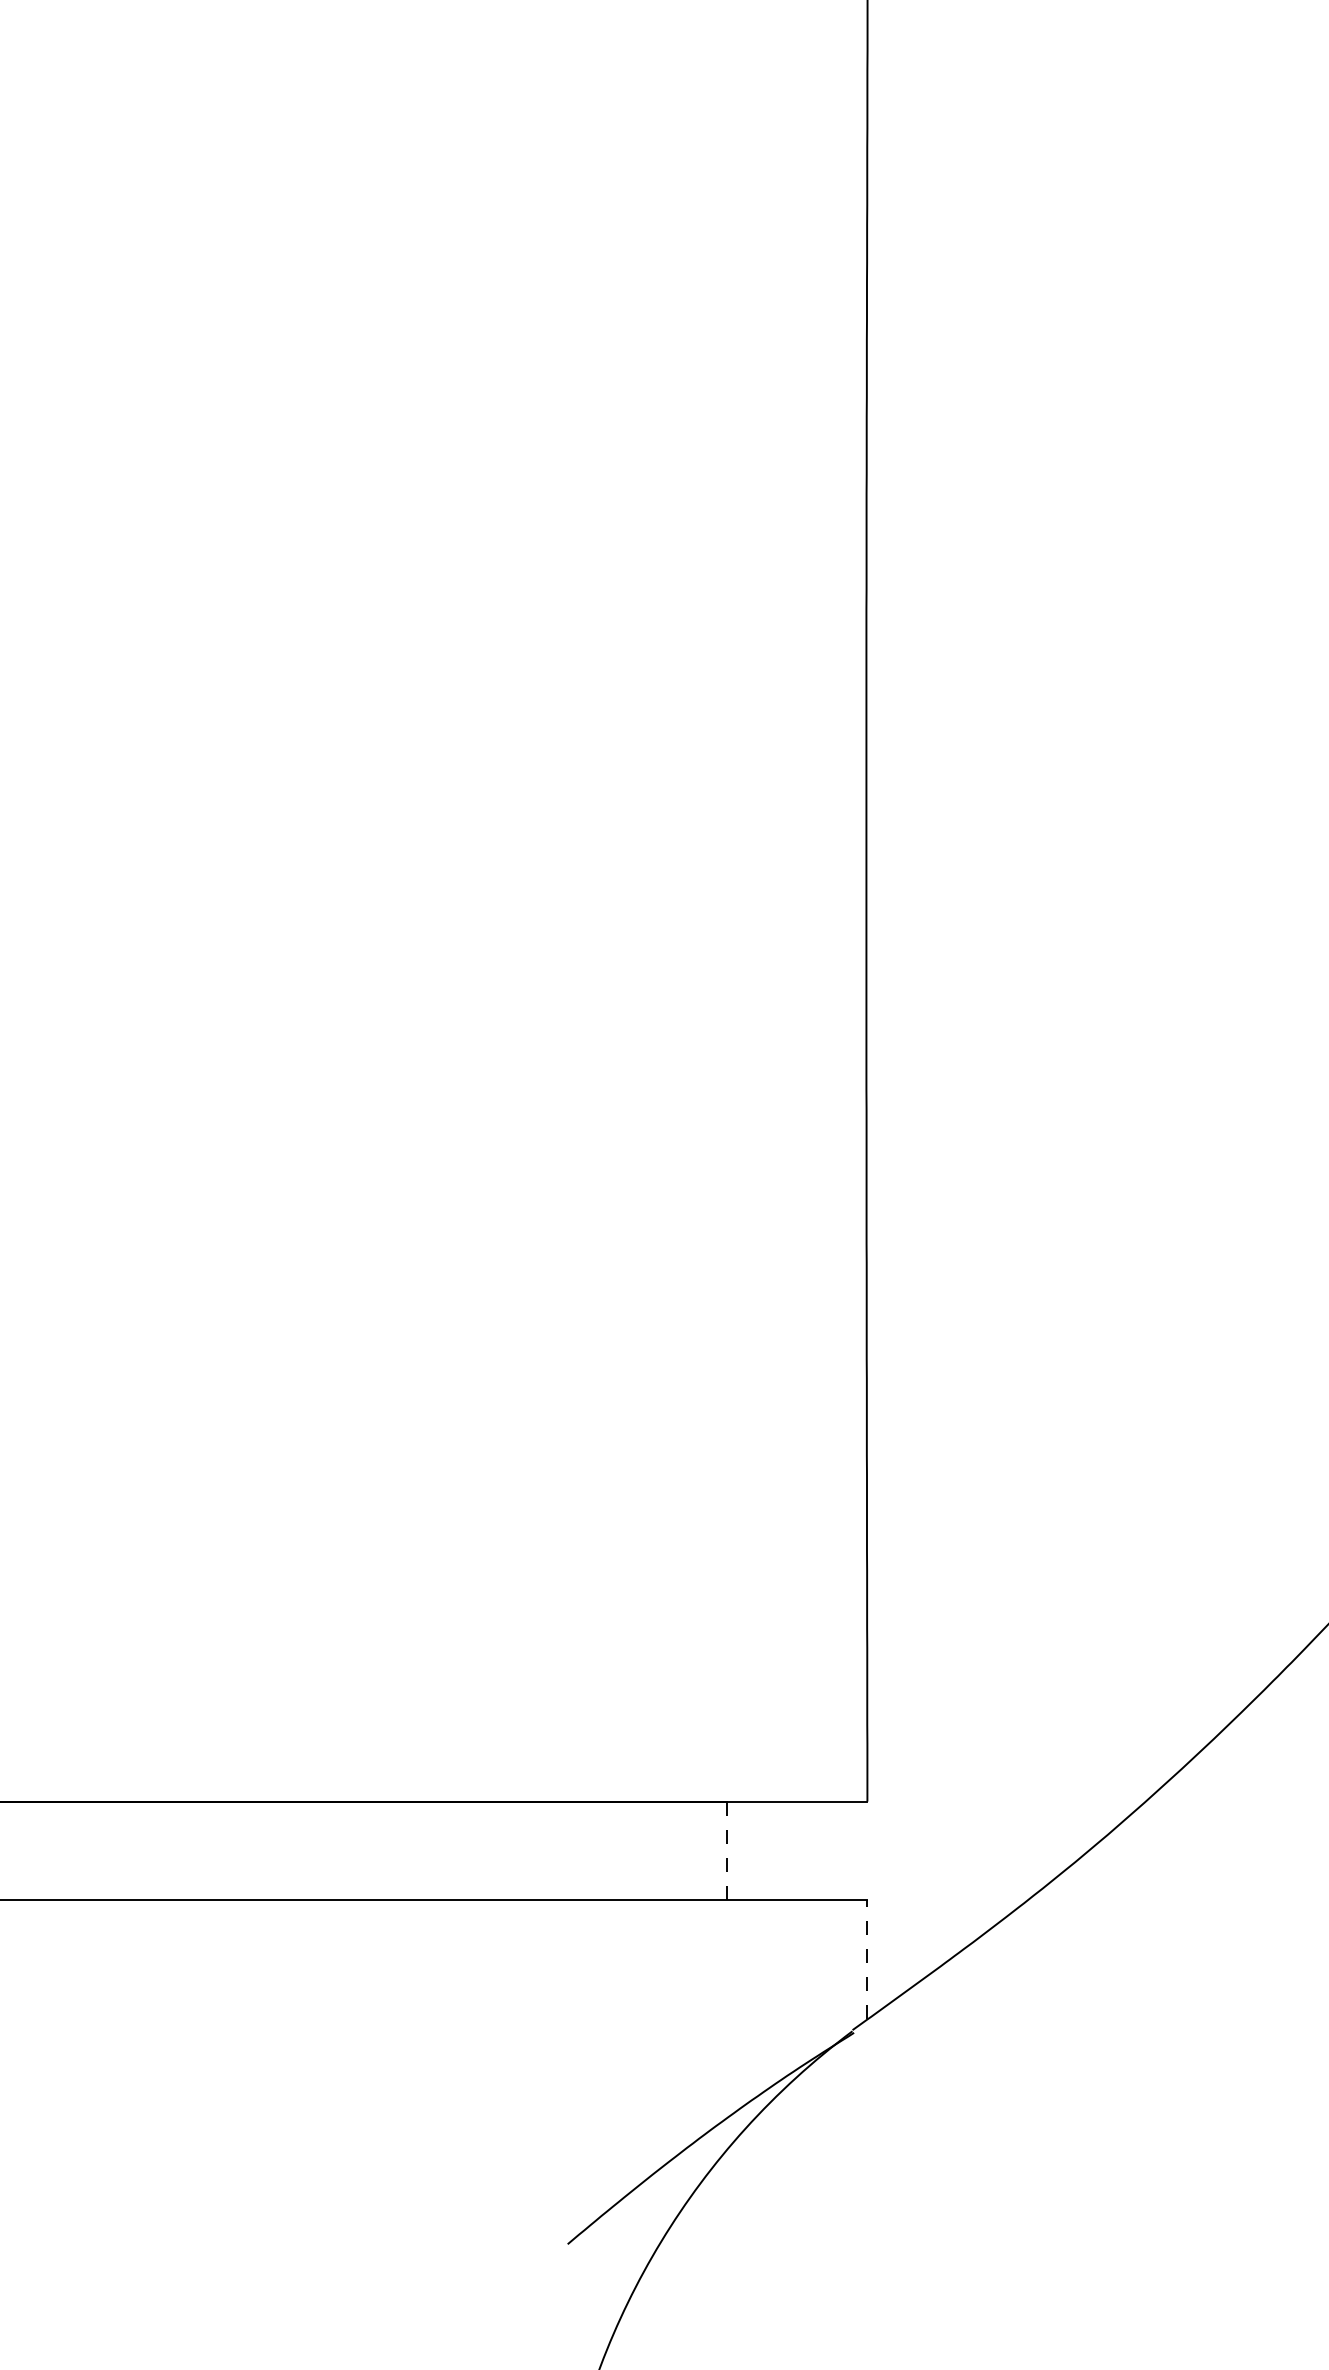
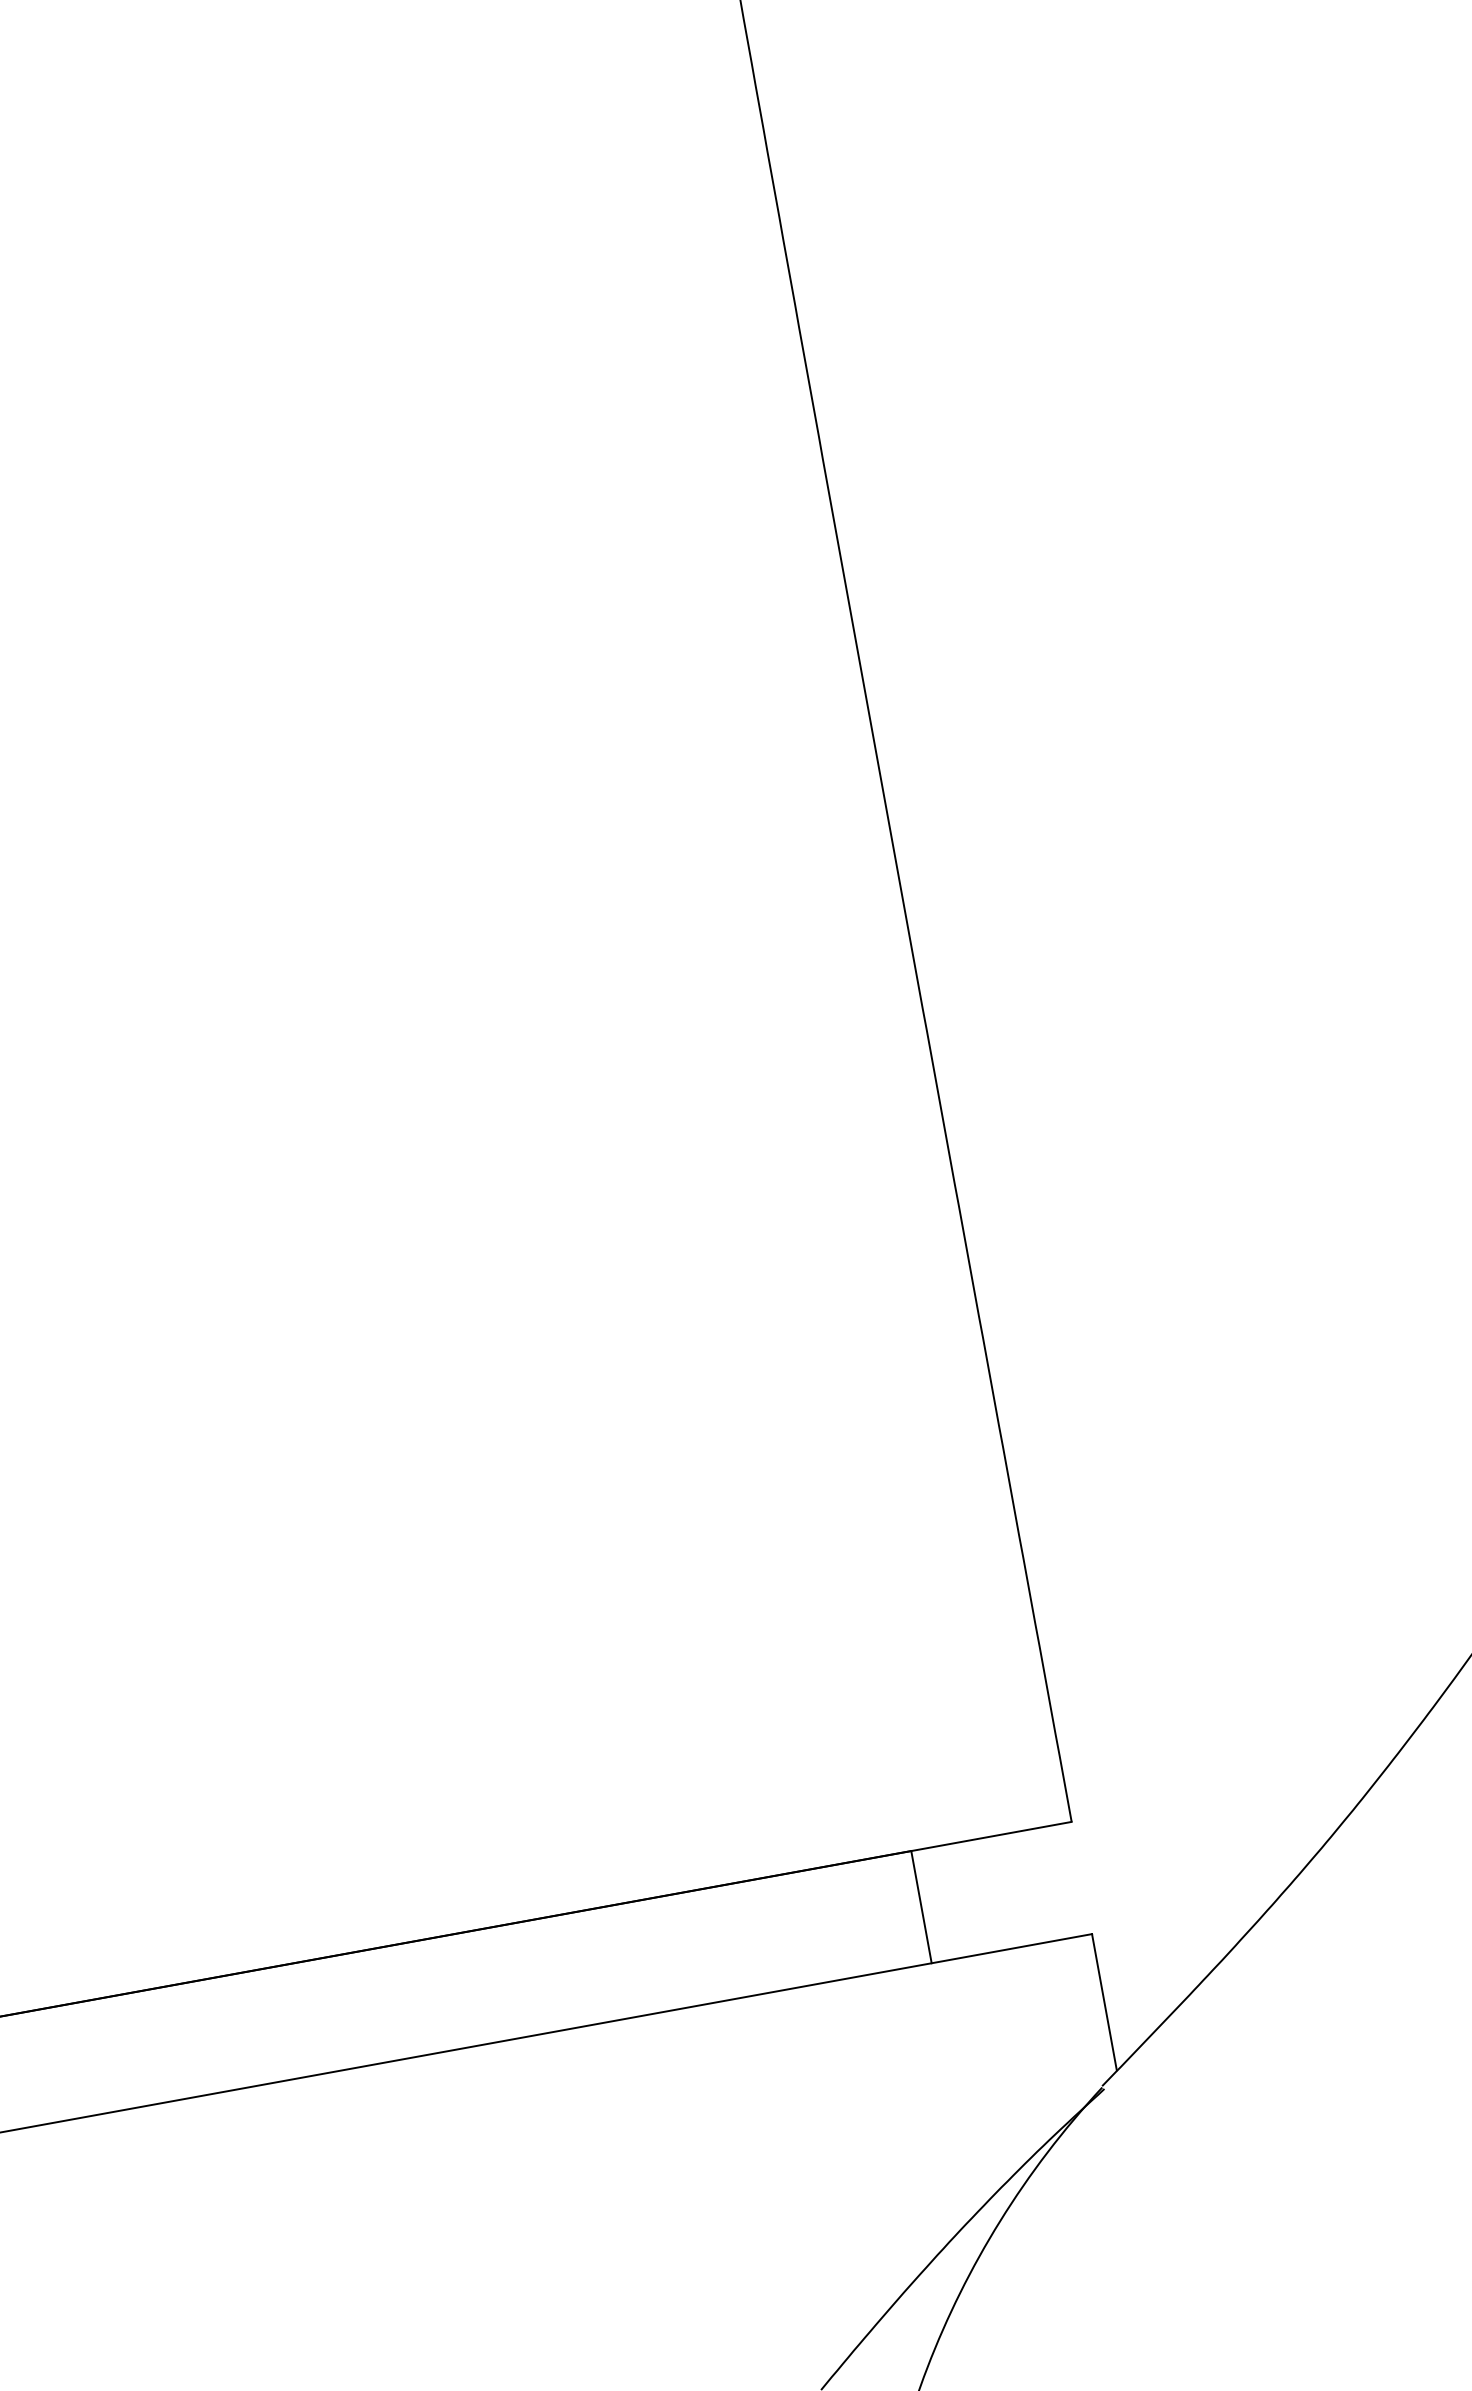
line: (727, 1850) -> (921, 1906), dashed -> solid
line: (867, 1959) -> (1104, 2002), dashed -> solid

